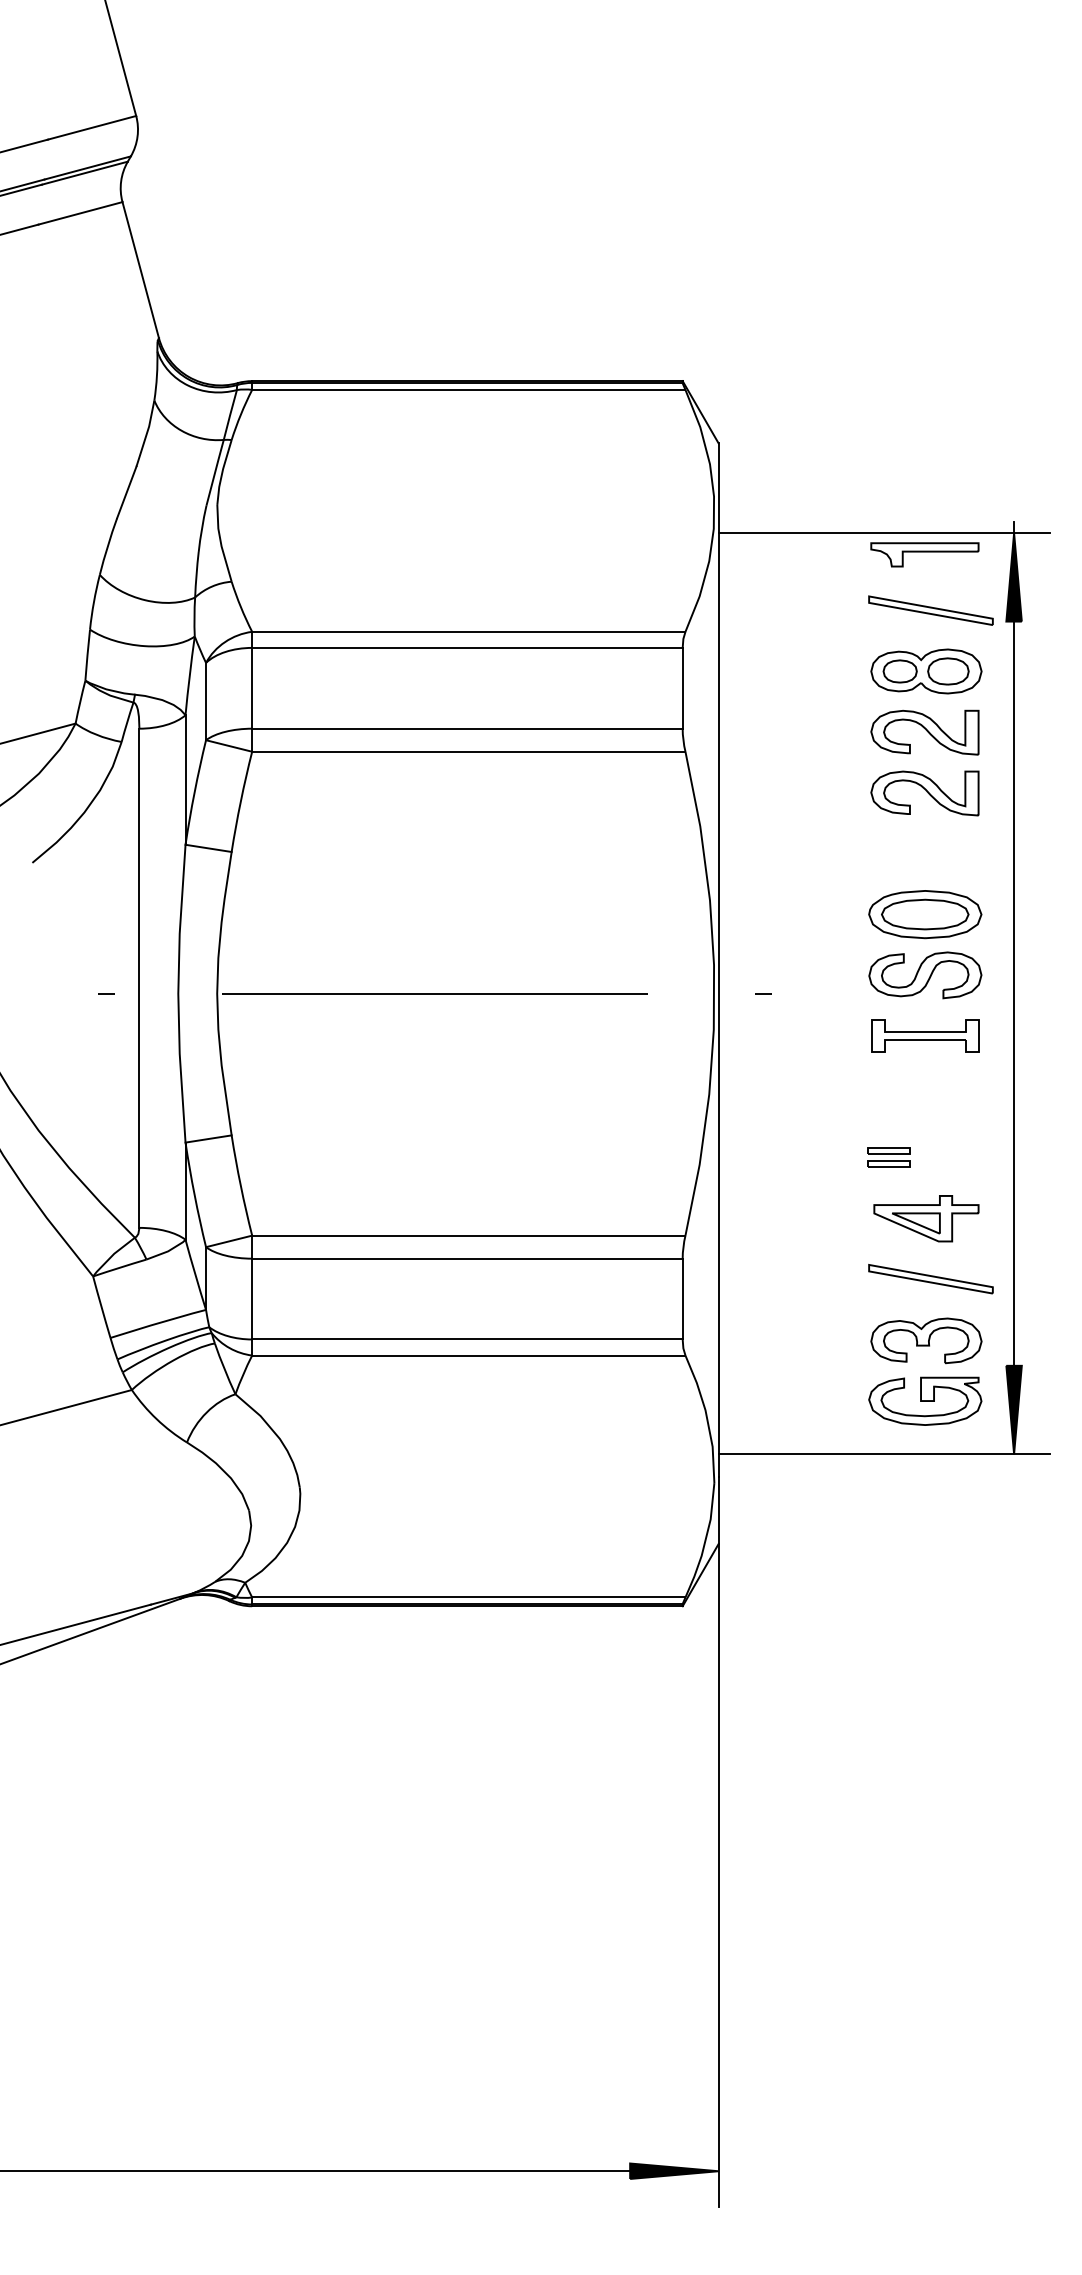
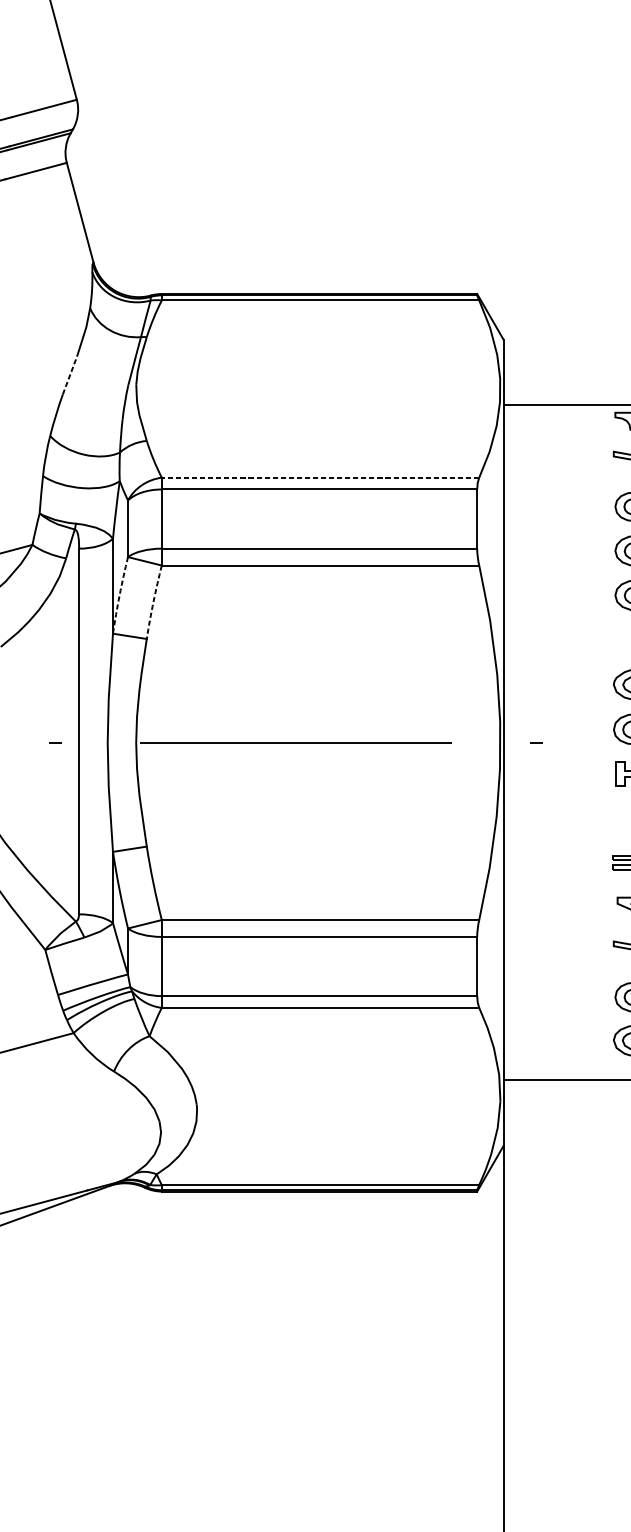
line: (126, 491) -> (69, 374), solid -> dashed
line: (468, 631) -> (320, 477), solid -> dashed
arc: (194, 792) -> (119, 595), solid -> dashed
arc: (240, 801) -> (153, 601), solid -> dashed

